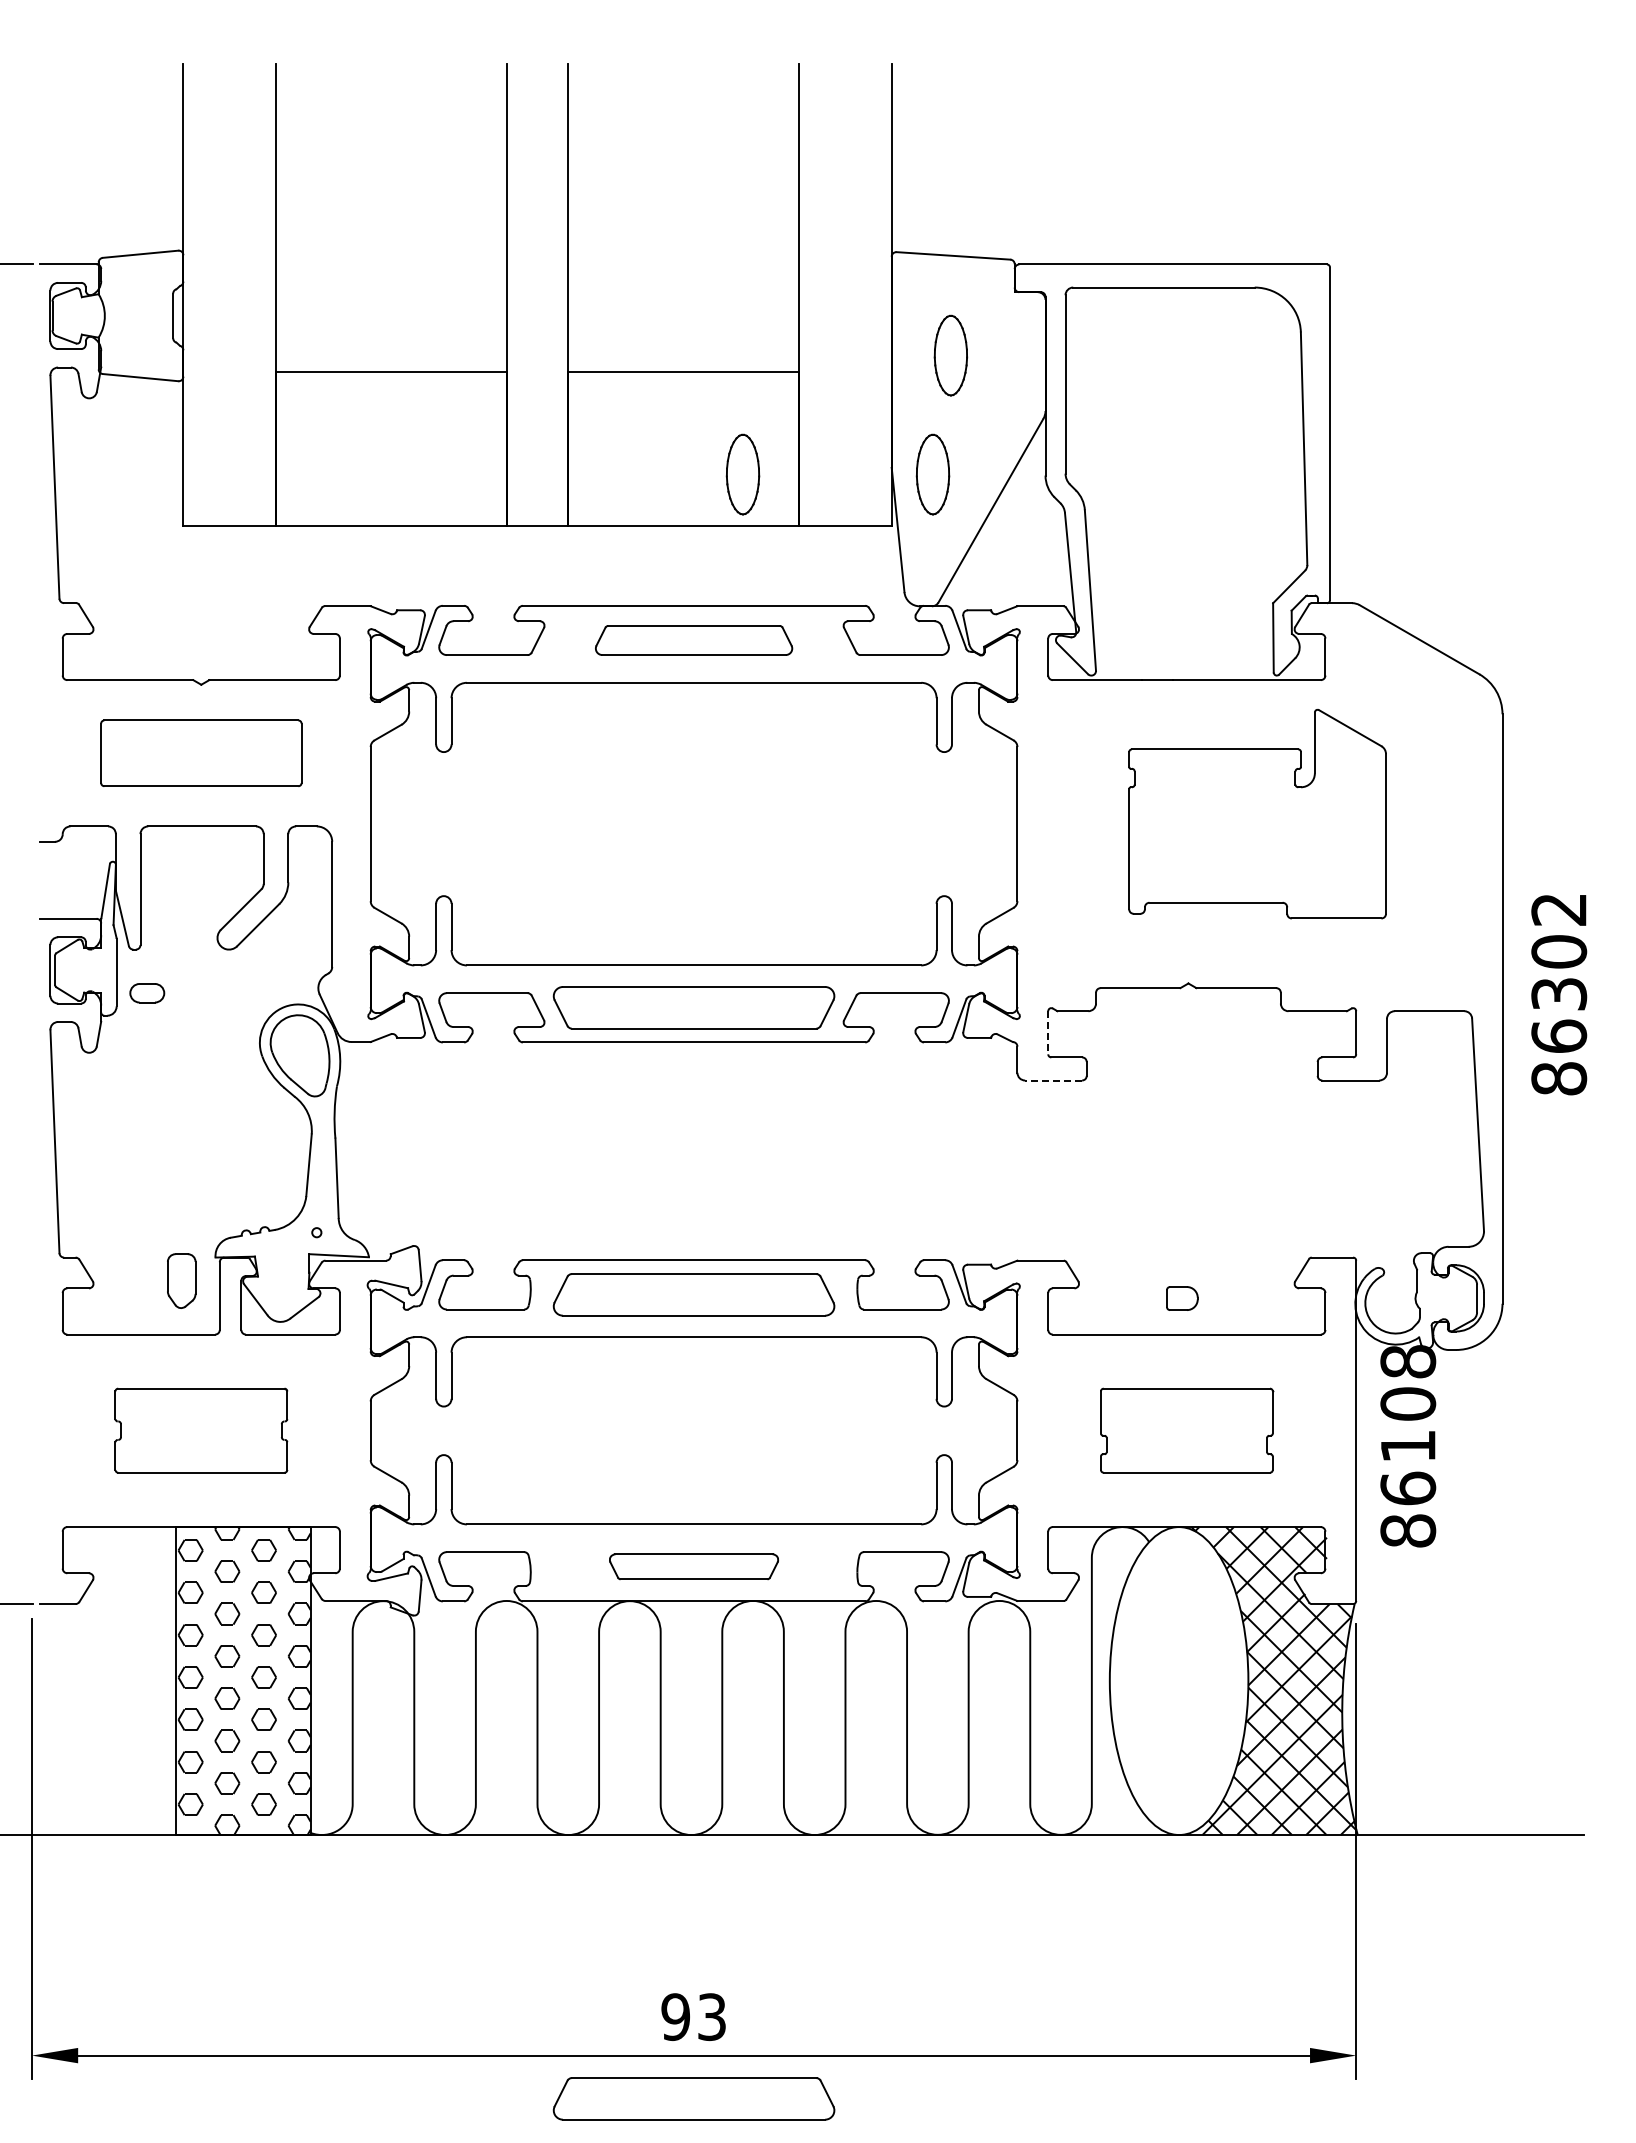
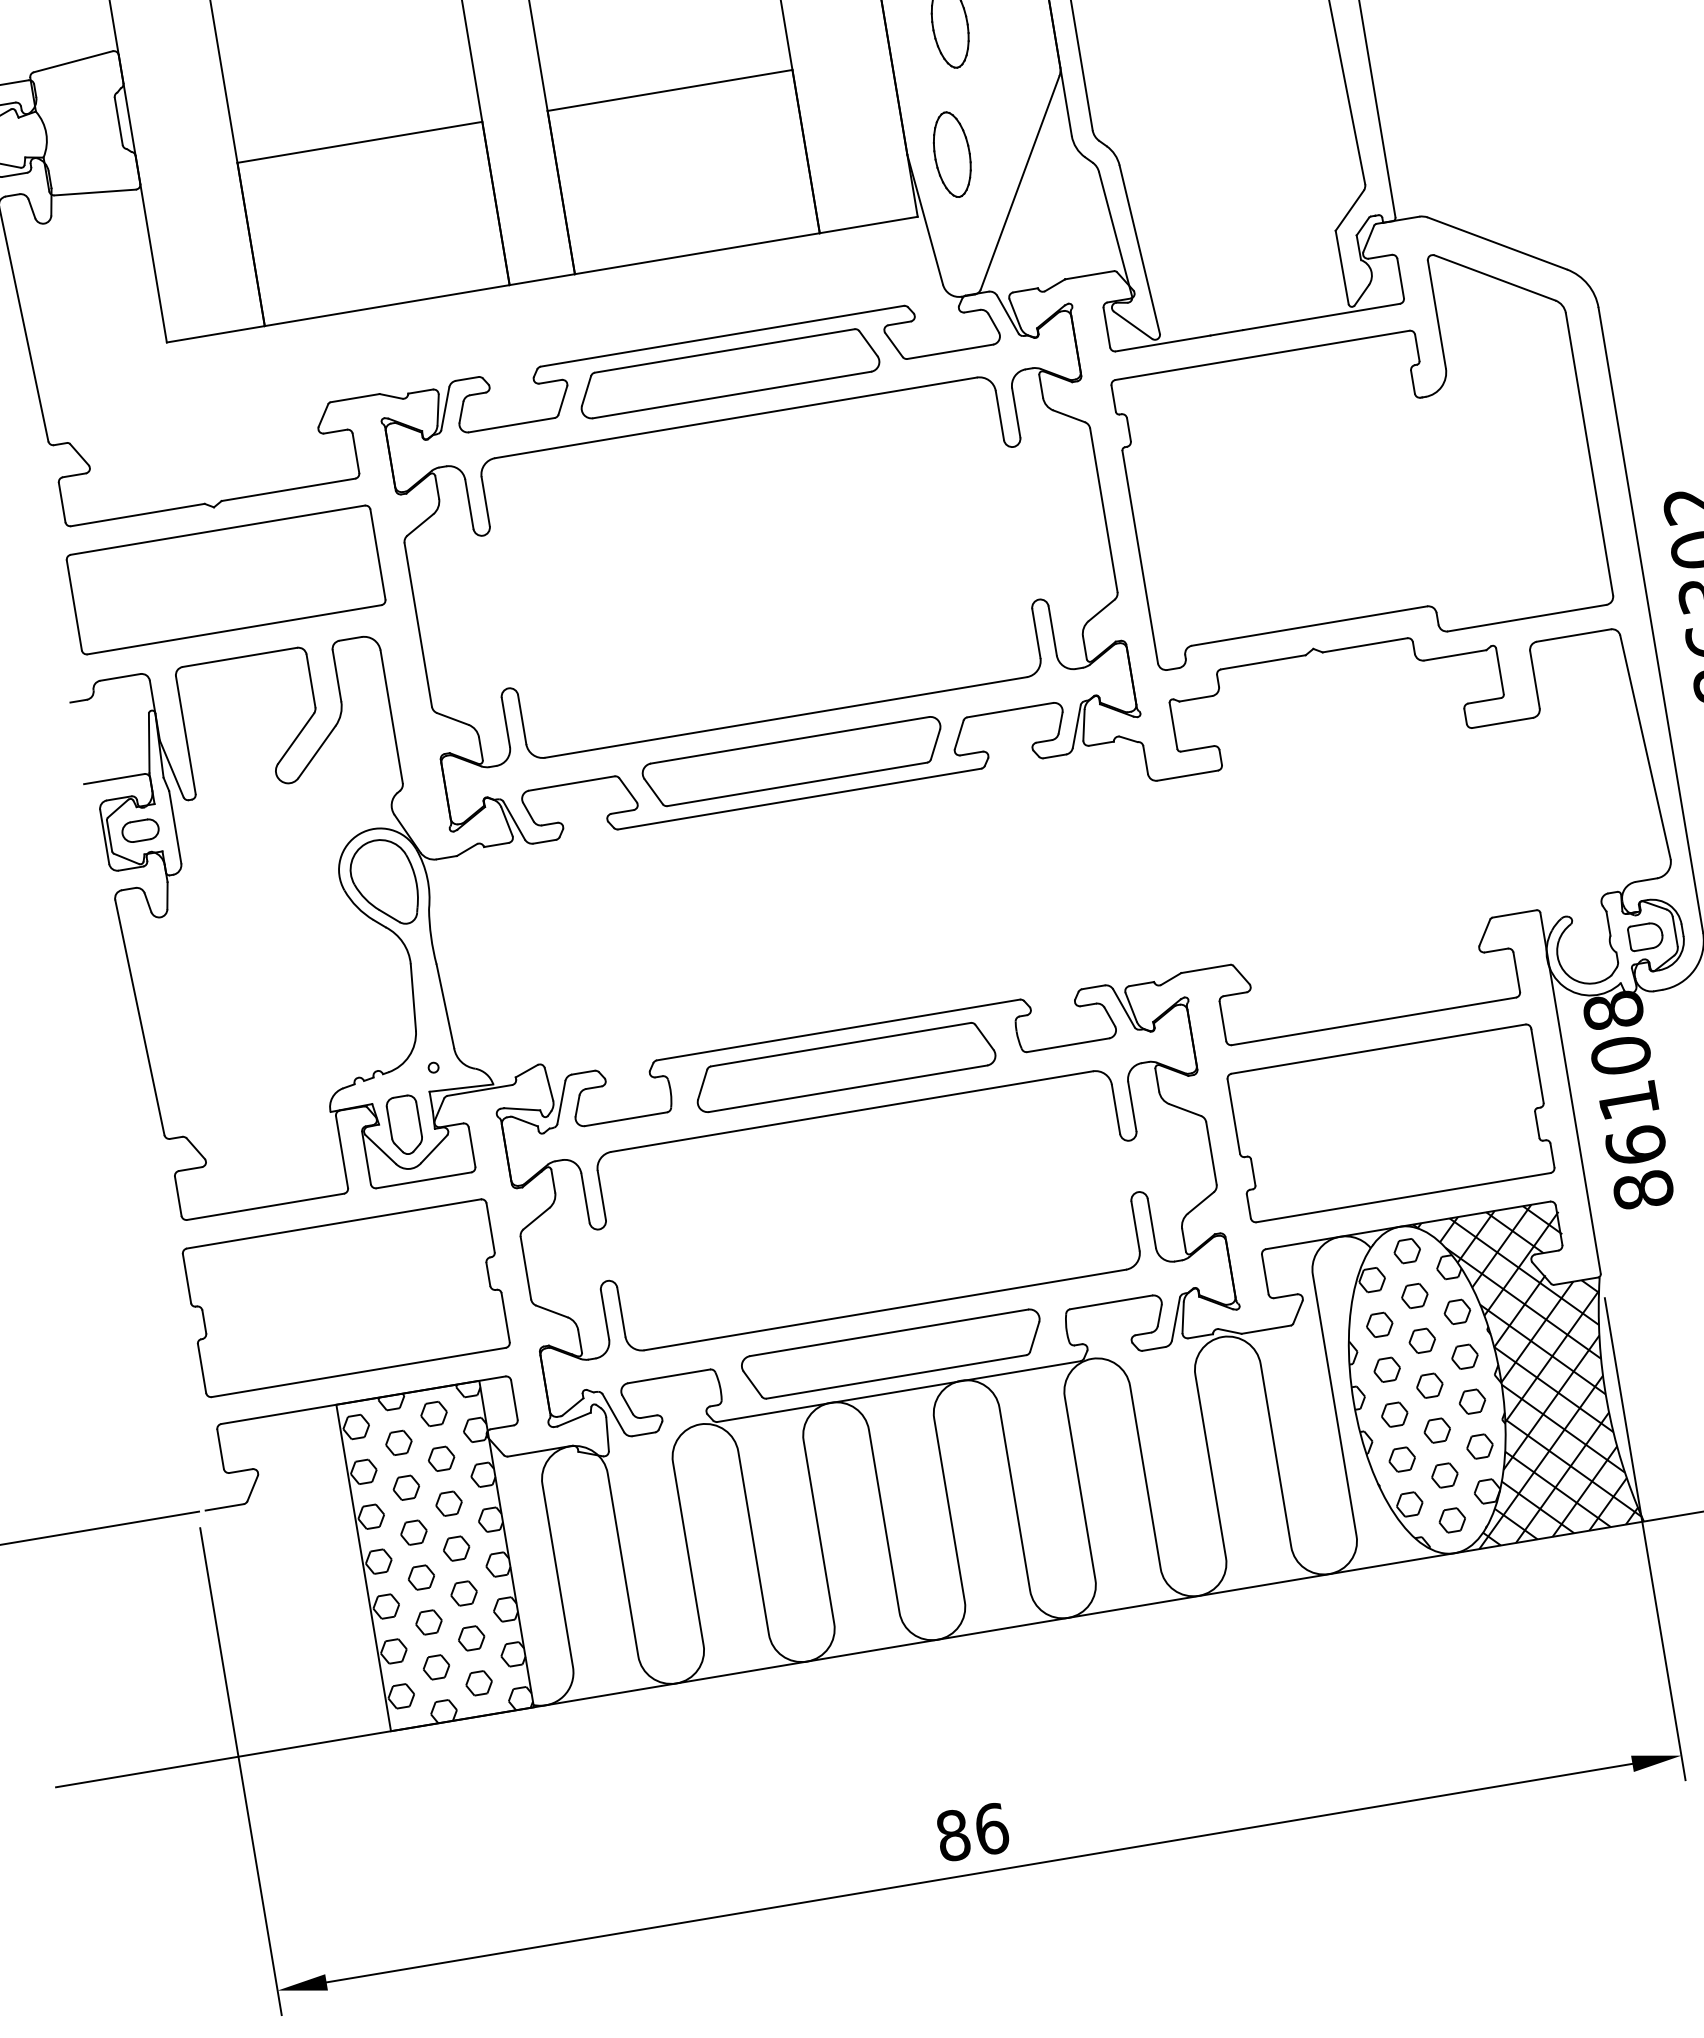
part: (742, 474) -> (750, 188), removed
part: (693, 640) -> (727, 373), size x1.43
part: (201, 753) -> (226, 580), size x1.43
part: (1257, 813) -> (1356, 456), size x1.67
part: (147, 993) -> (140, 830), moved
line: (1048, 1032) -> (1173, 725), dashed -> solid
line: (1053, 1080) -> (1187, 775), dashed -> solid
part: (181, 1280) -> (404, 1124), moved
part: (1182, 1298) -> (1646, 936), moved
part: (201, 1430) -> (346, 1297), size x1.67
part: (1186, 1430) -> (1390, 1123), size x1.67
part: (693, 1566) -> (892, 1354), size x1.67
hatch: (1178, 1682) -> (1426, 1391), added
text: (693, 2017) -> (972, 1832), 93 -> 86
part: (693, 2098) -> (986, 1918), removed

